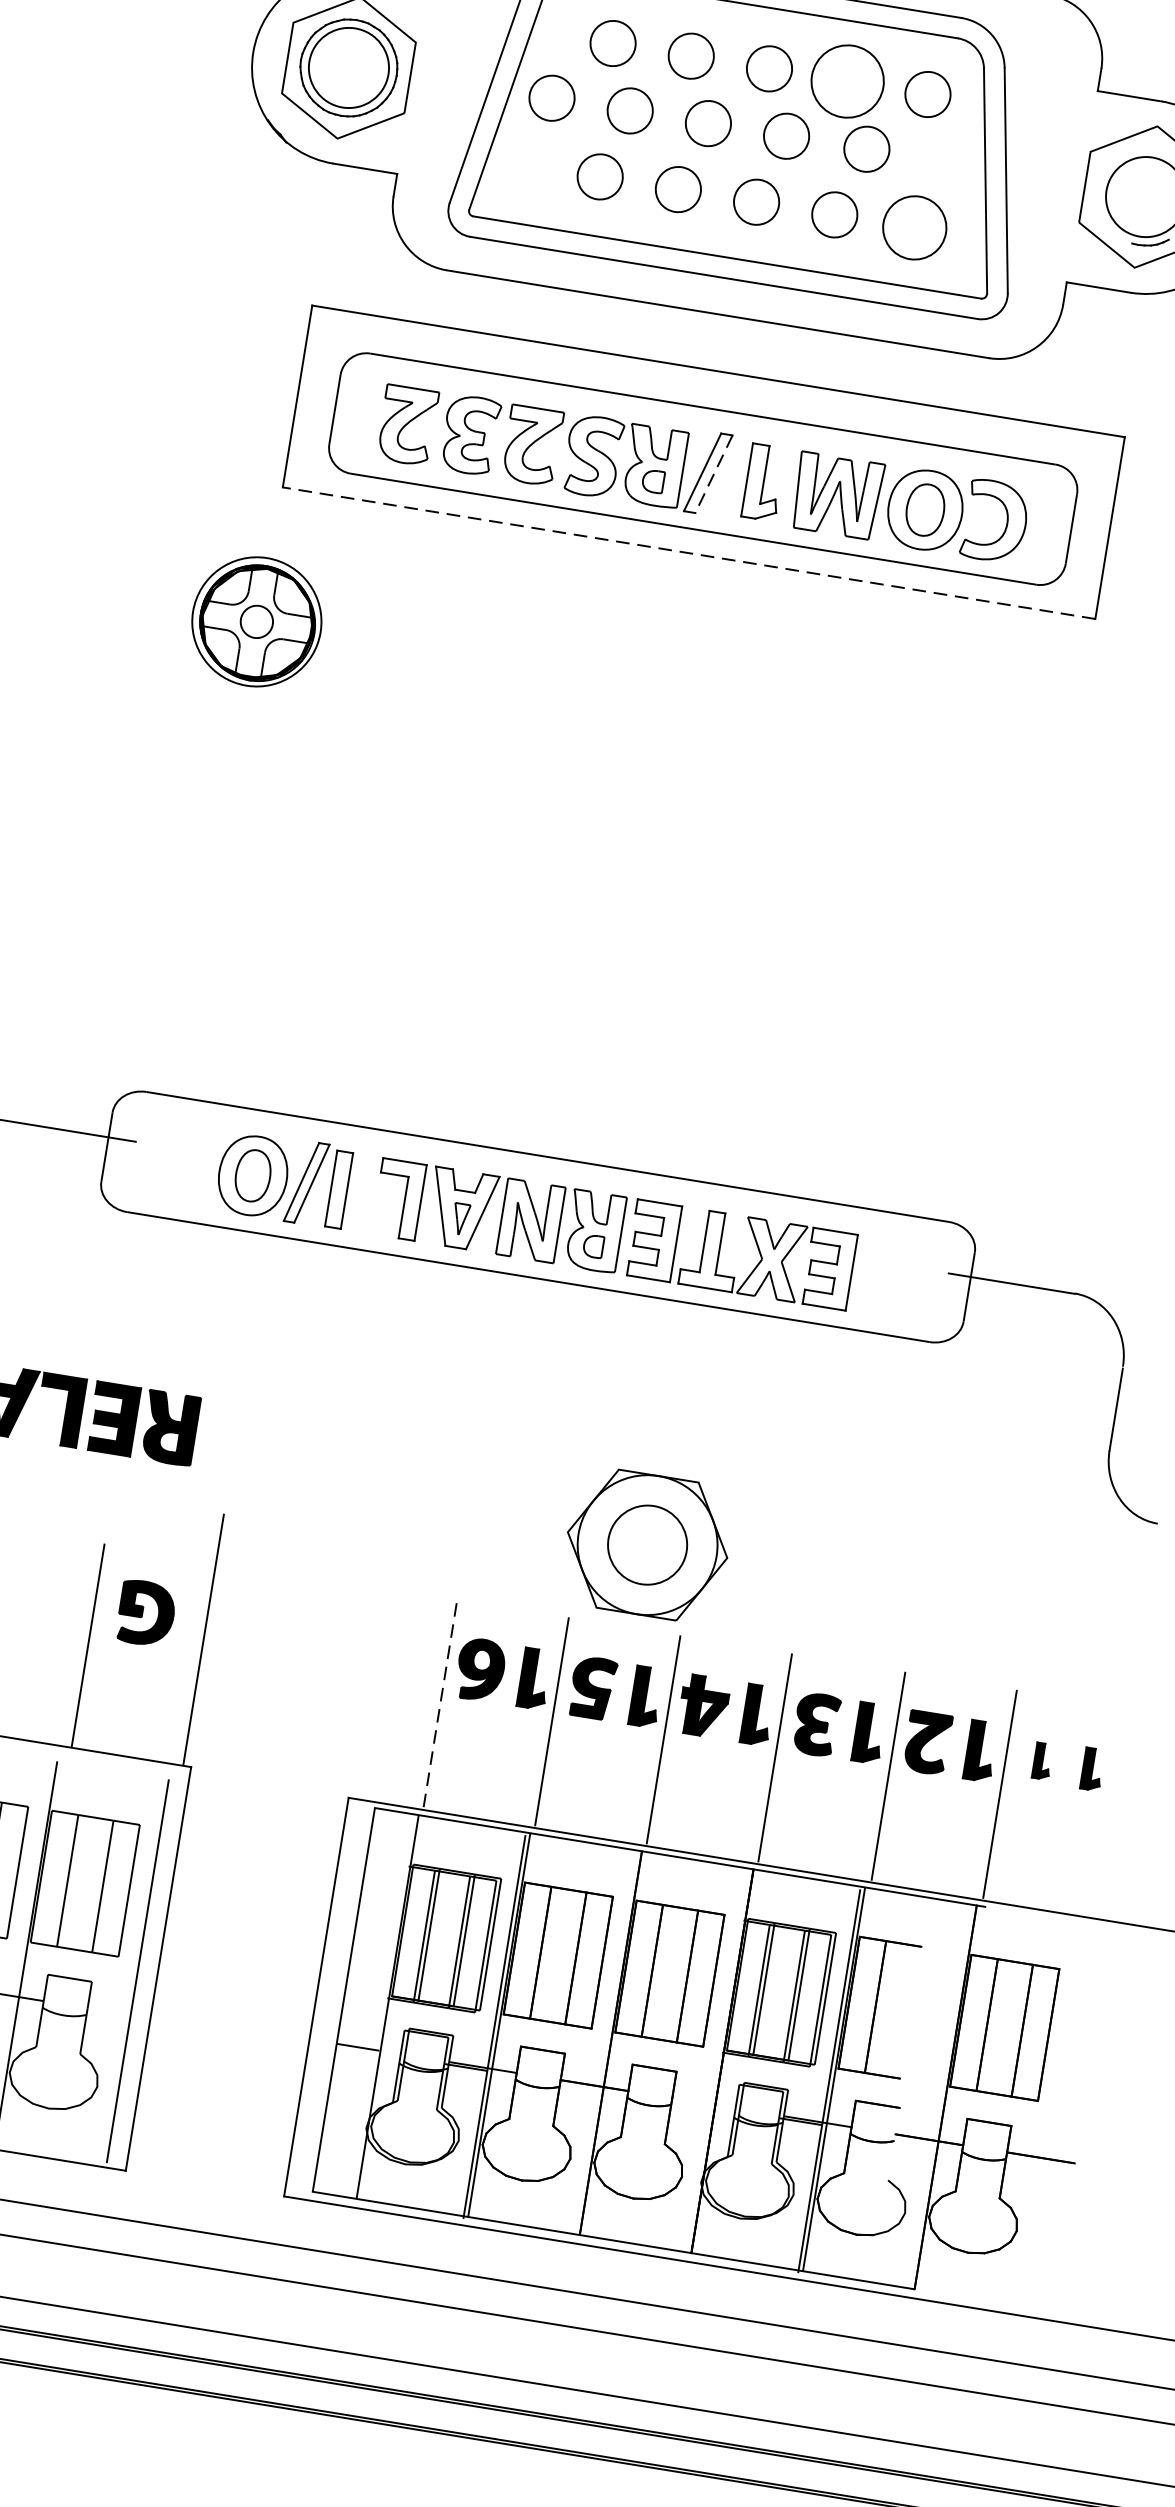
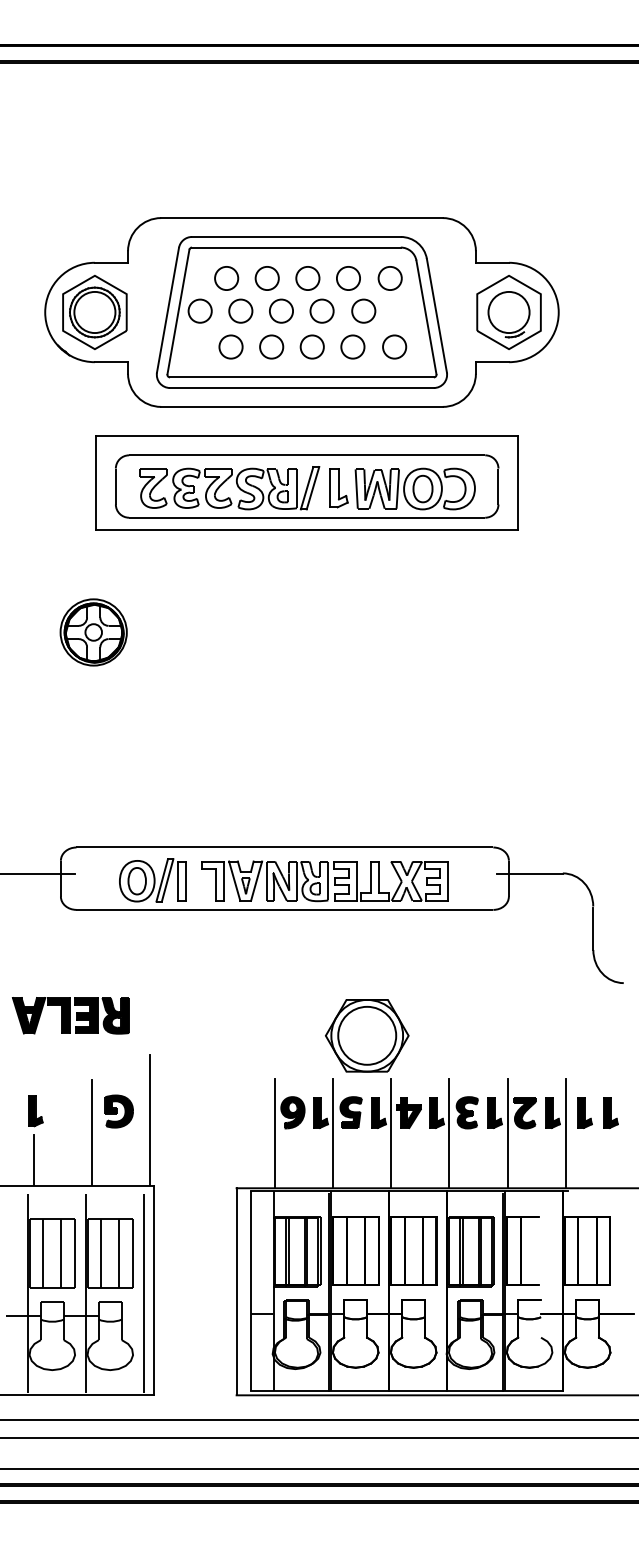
circle: (847, 81) -> (348, 278), size x0.62
circle: (914, 226) -> (394, 346), size x0.71
line: (712, 474) -> (312, 488), dashed -> solid
line: (688, 553) -> (306, 530), dashed -> solid
part: (256, 621) -> (93, 632), moved
circle: (648, 1544) -> (367, 1035), size x1.43
line: (440, 1704) -> (275, 1133), dashed -> solid
part: (1041, 1760) -> (584, 1112), size x1.67
part: (1091, 1768) -> (610, 1112), size x1.43

